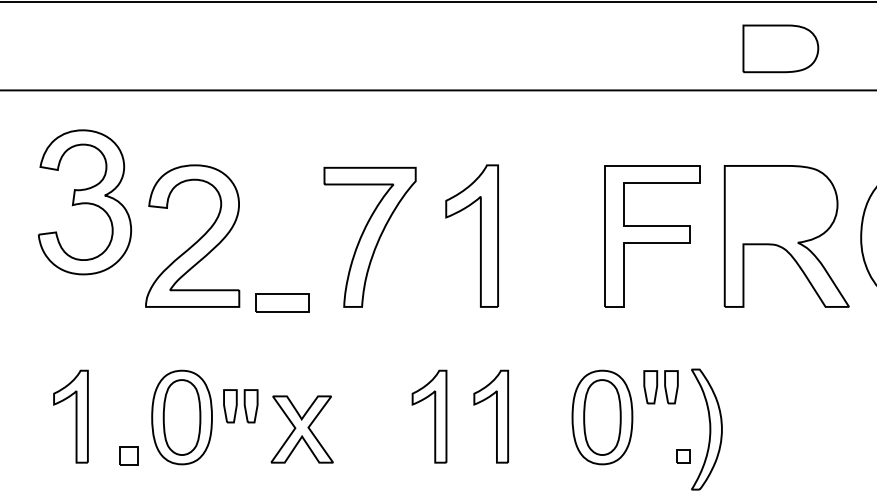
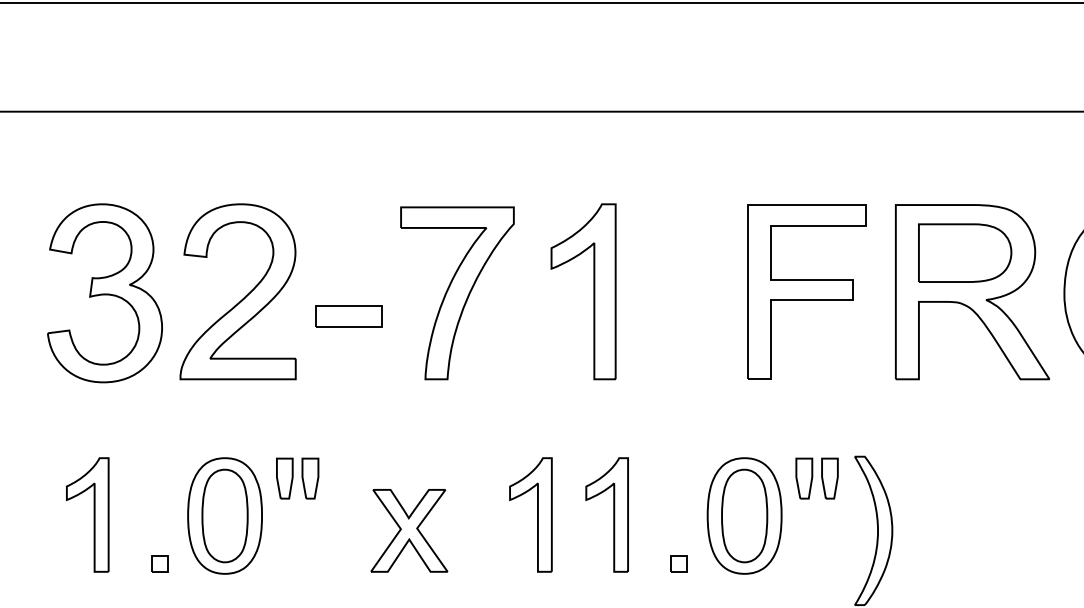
part: (780, 48) -> (964, 252), moved
part: (84, 202) -> (104, 293), moved
part: (282, 302) -> (349, 315), moved
part: (240, 406) -> (297, 478), moved
part: (301, 429) -> (408, 530), moved
part: (129, 456) -> (160, 564), size x0.71
part: (683, 456) -> (679, 564), moved

